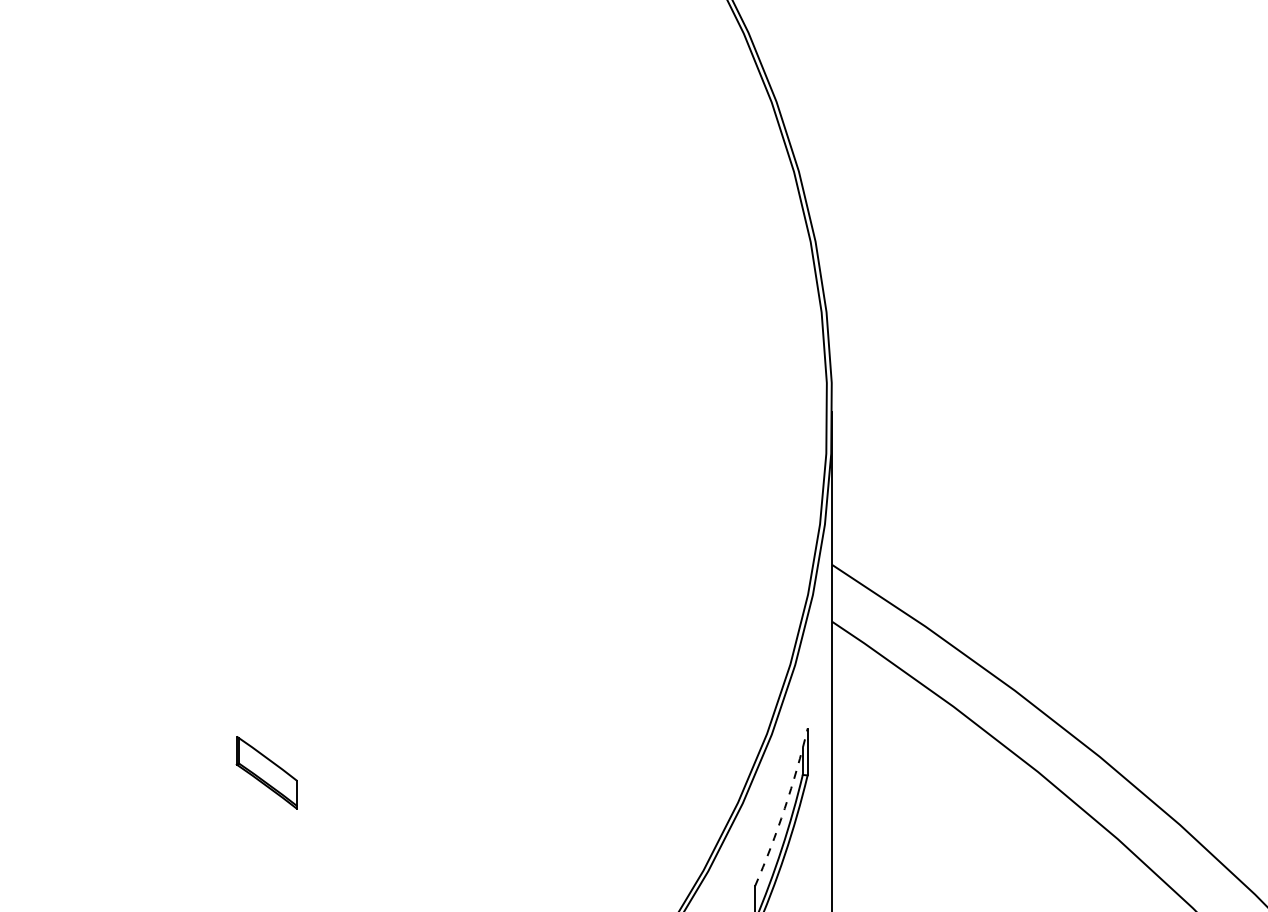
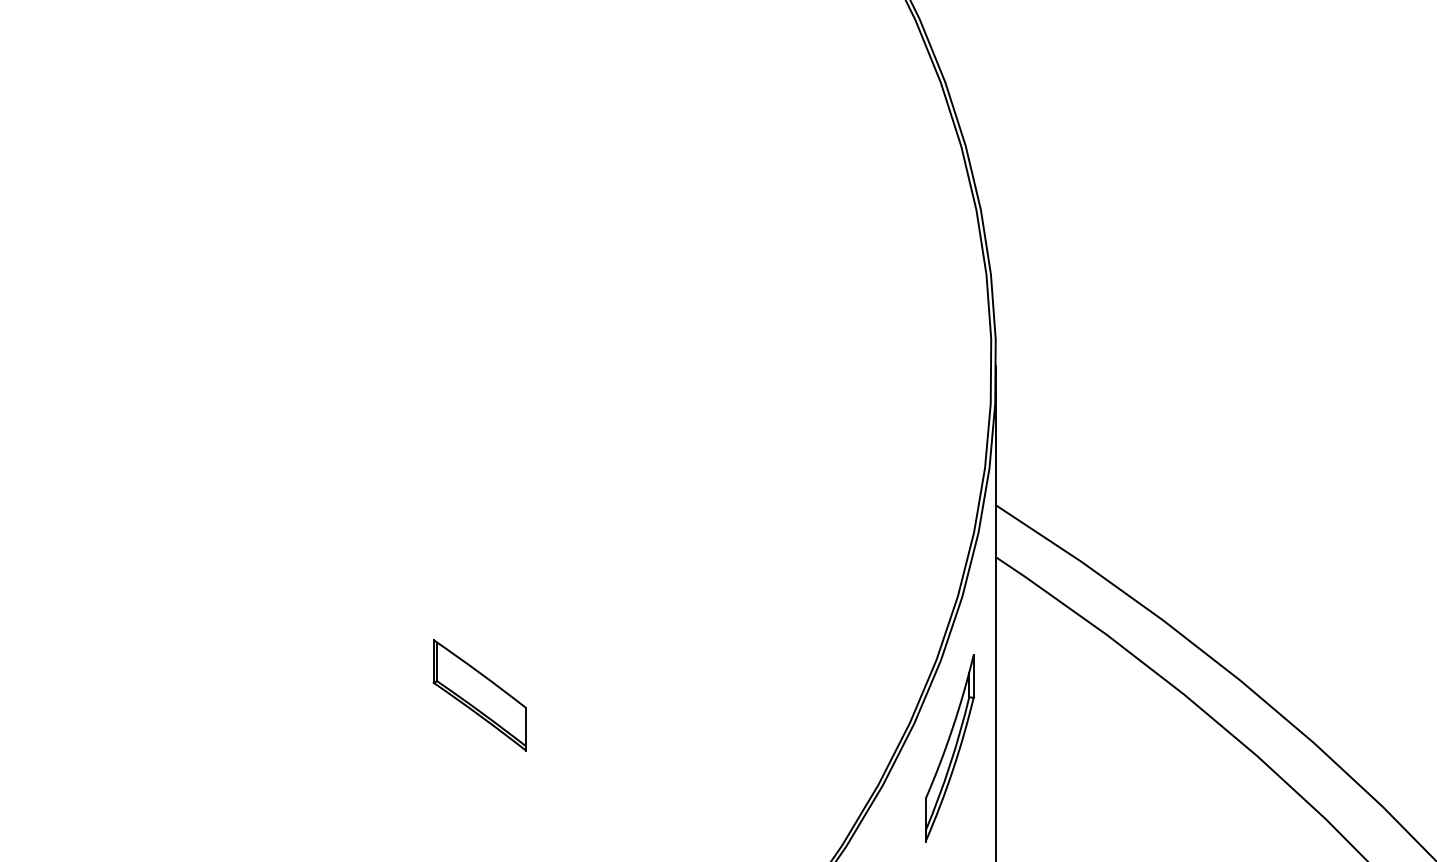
part: (266, 772) -> (479, 695), size x1.67
arc: (784, 809) -> (952, 728), dashed -> solid

